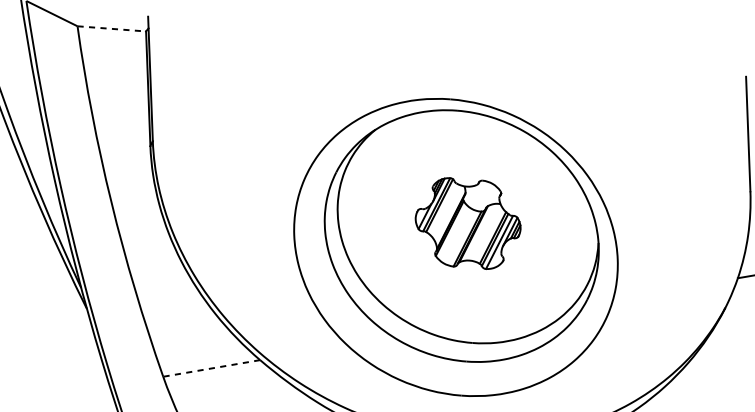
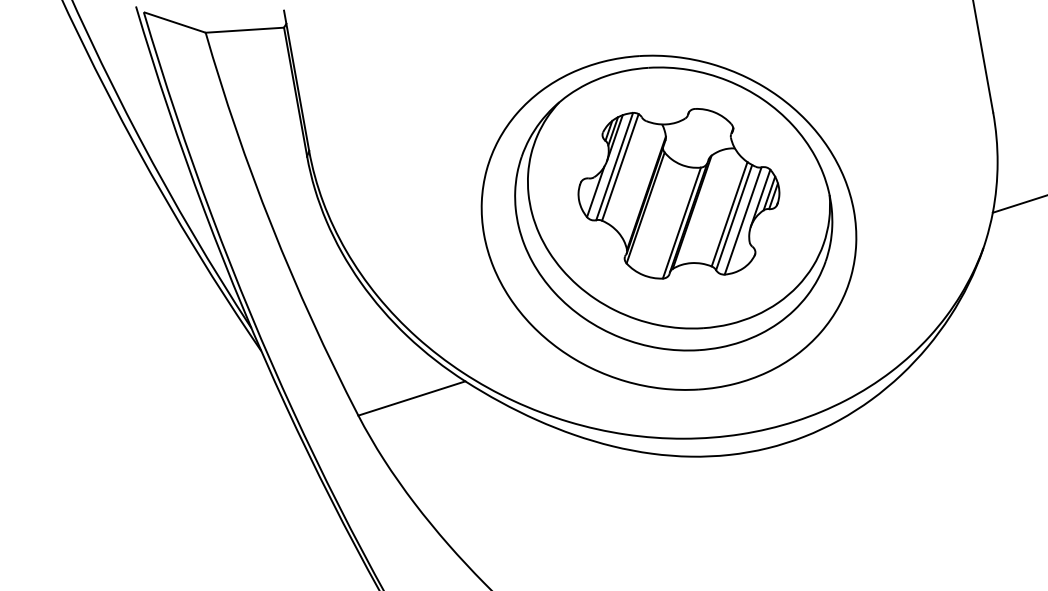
line: (112, 29) -> (245, 30), dashed -> solid
part: (467, 223) -> (678, 193), size x1.67
line: (211, 368) -> (411, 398), dashed -> solid

